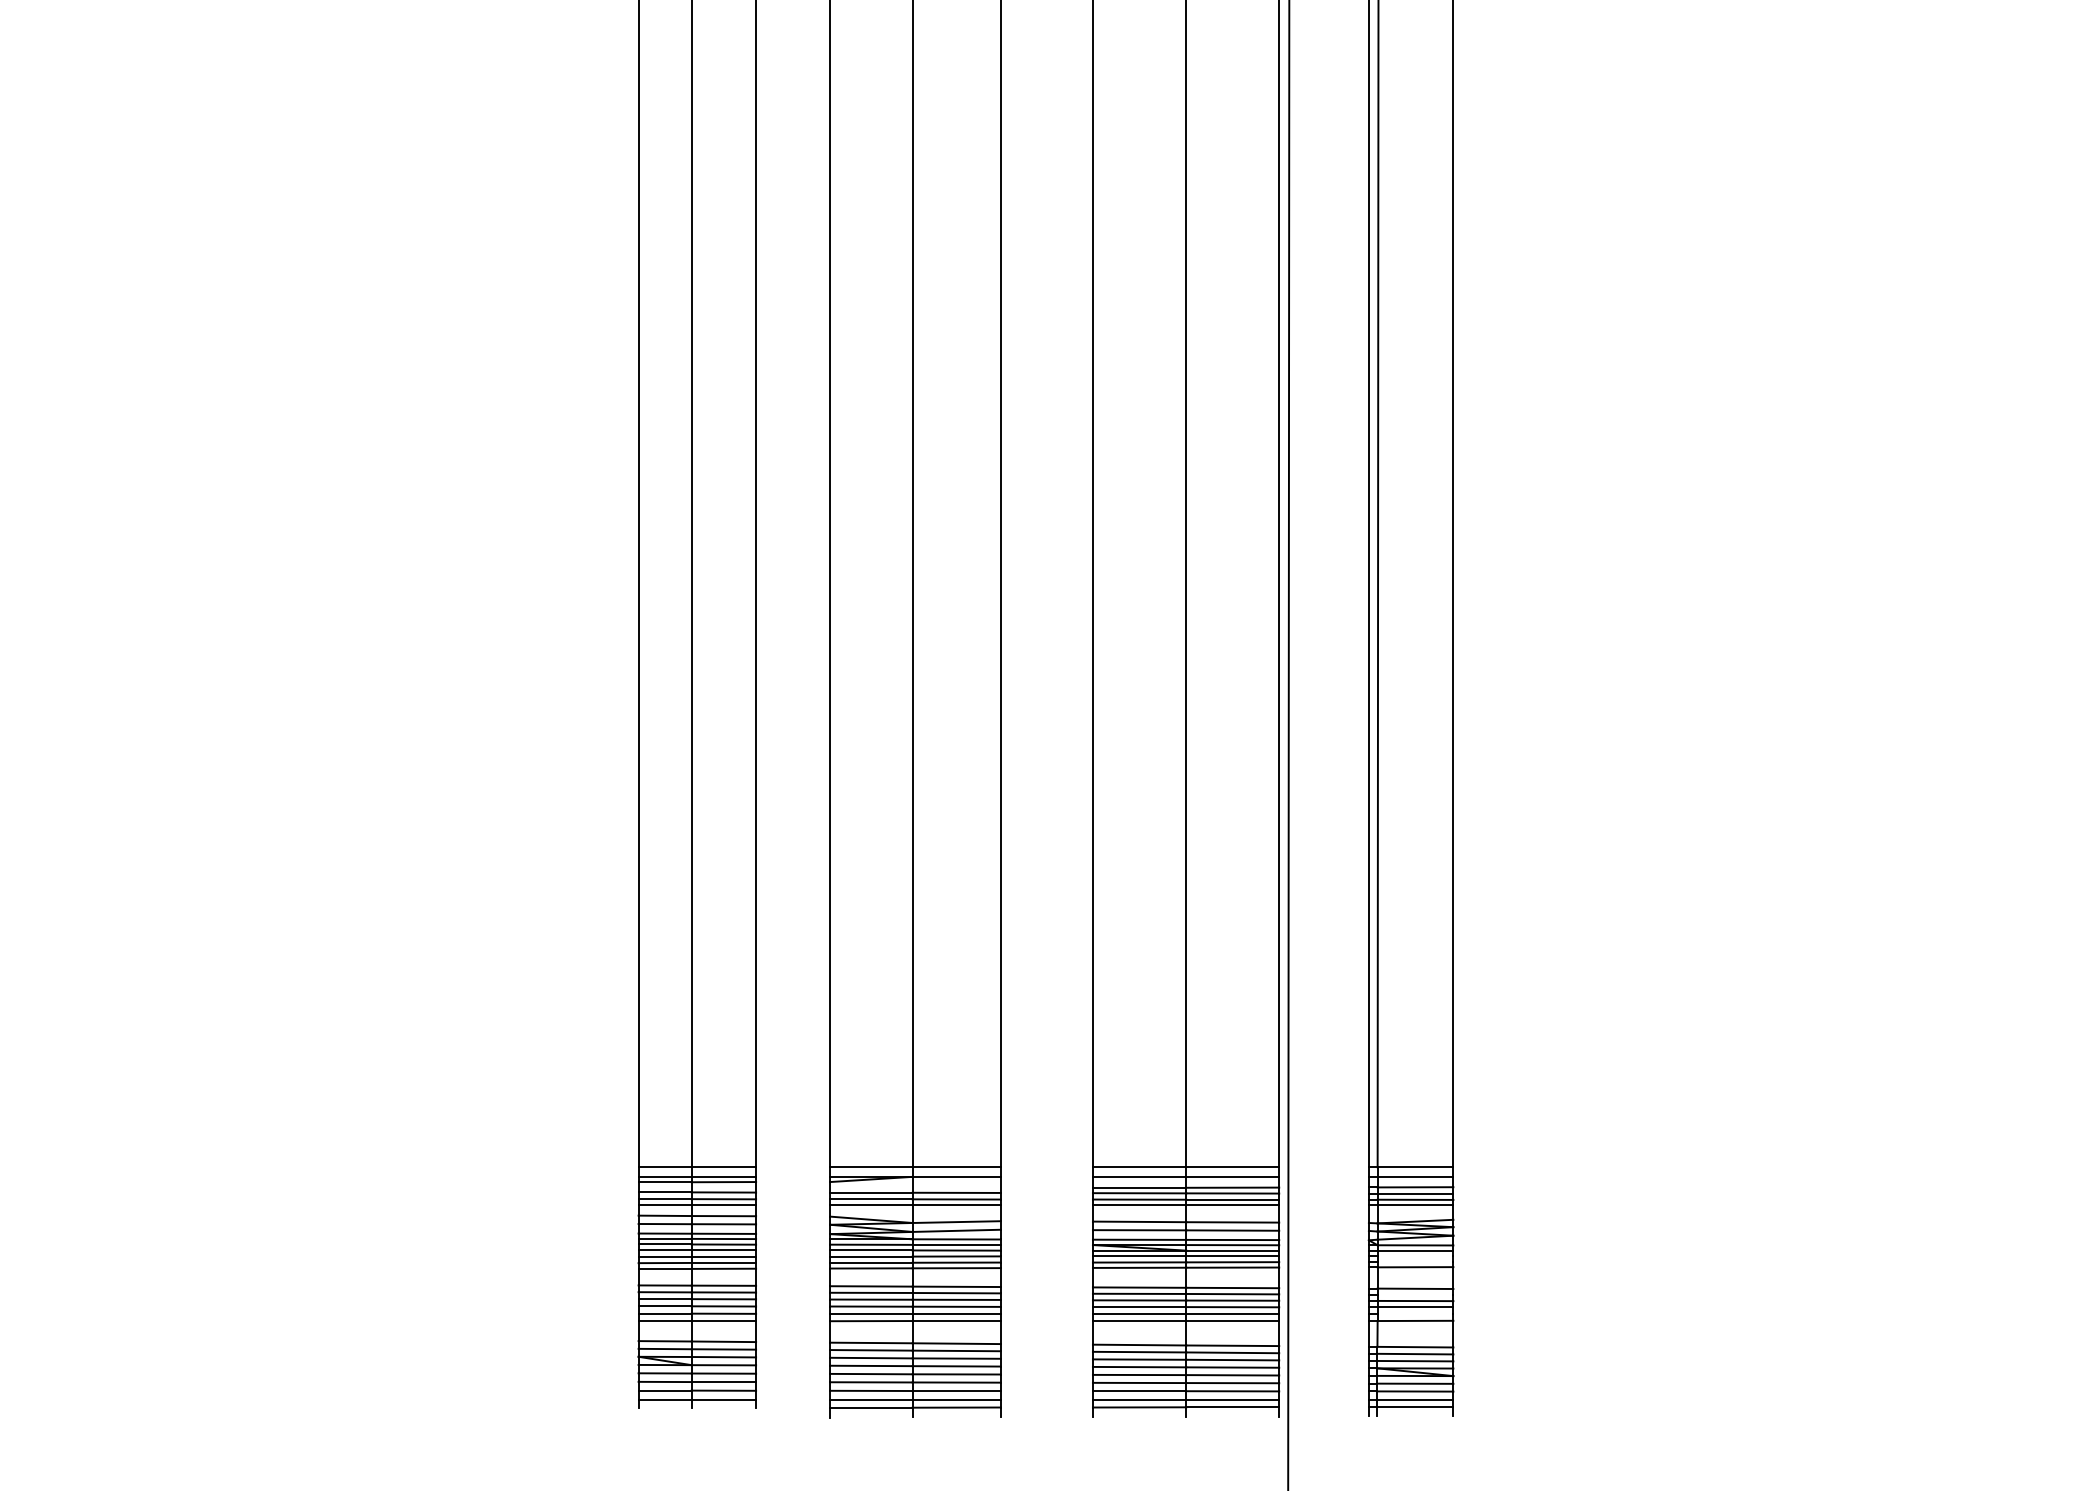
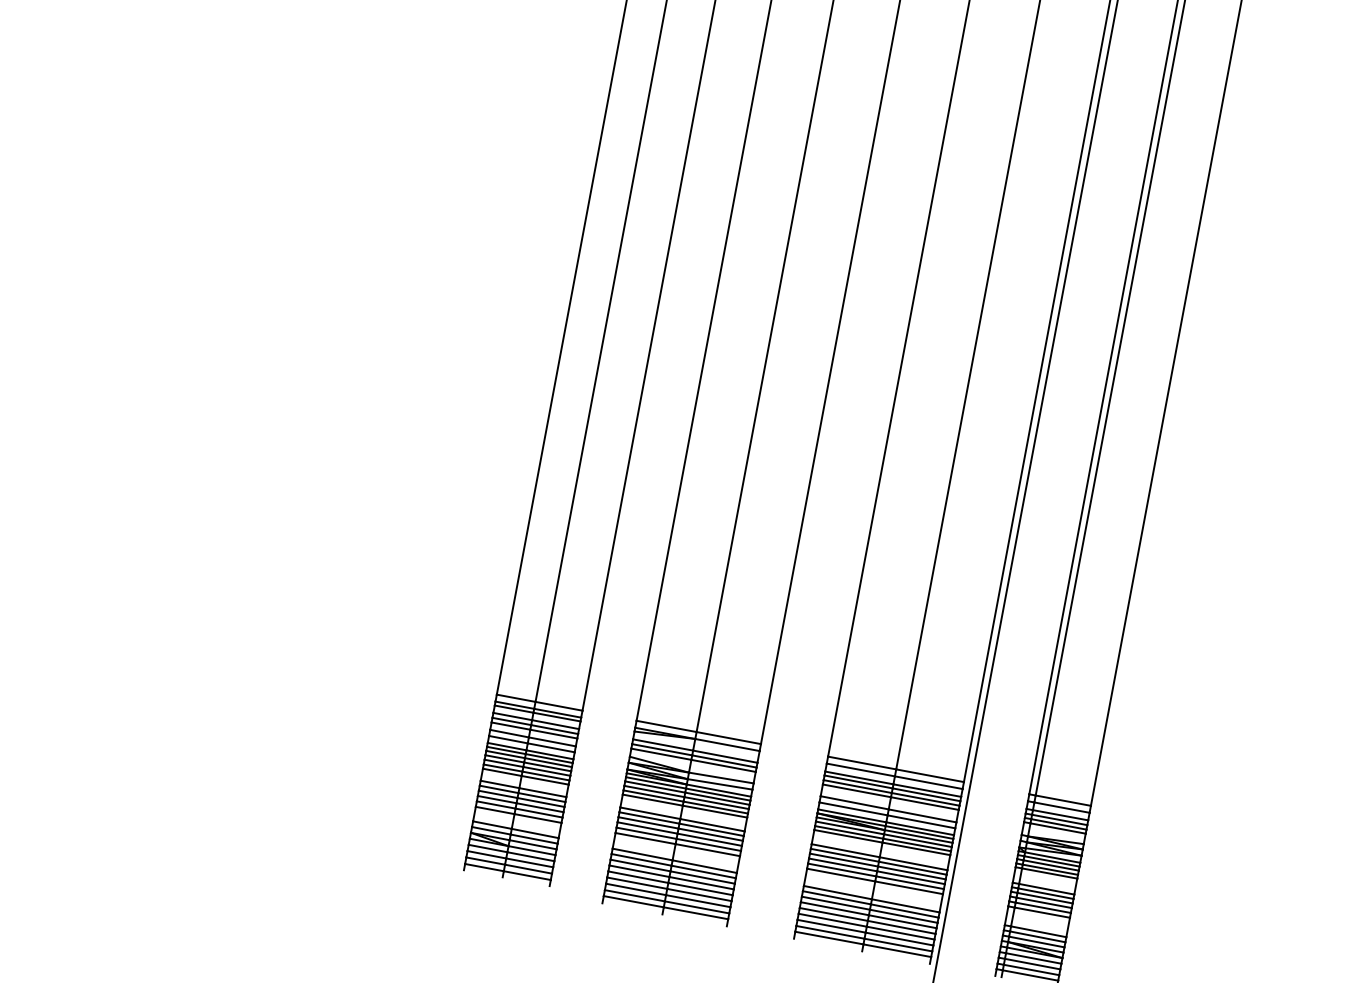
line: (1415, 1256) -> (1051, 865), added
line: (1415, 1261) -> (1050, 869), added
line: (1415, 1294) -> (1045, 893), added
line: (1415, 1314) -> (1043, 907), added

